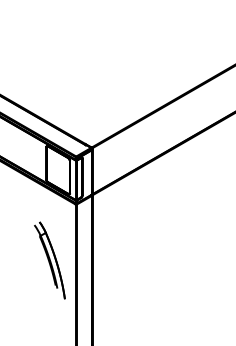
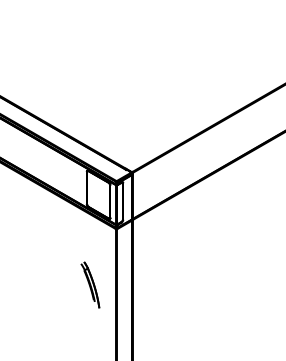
part: (50, 259) -> (90, 284), size x0.6

